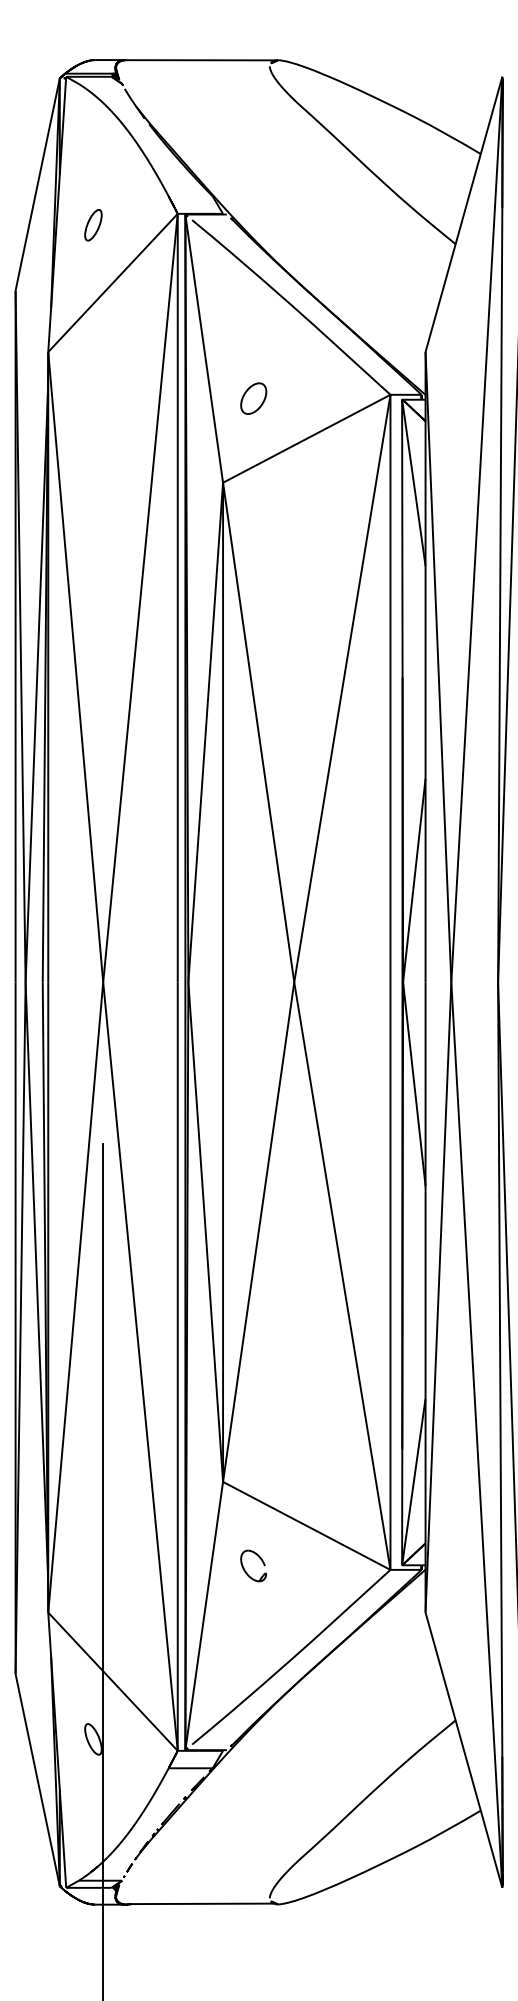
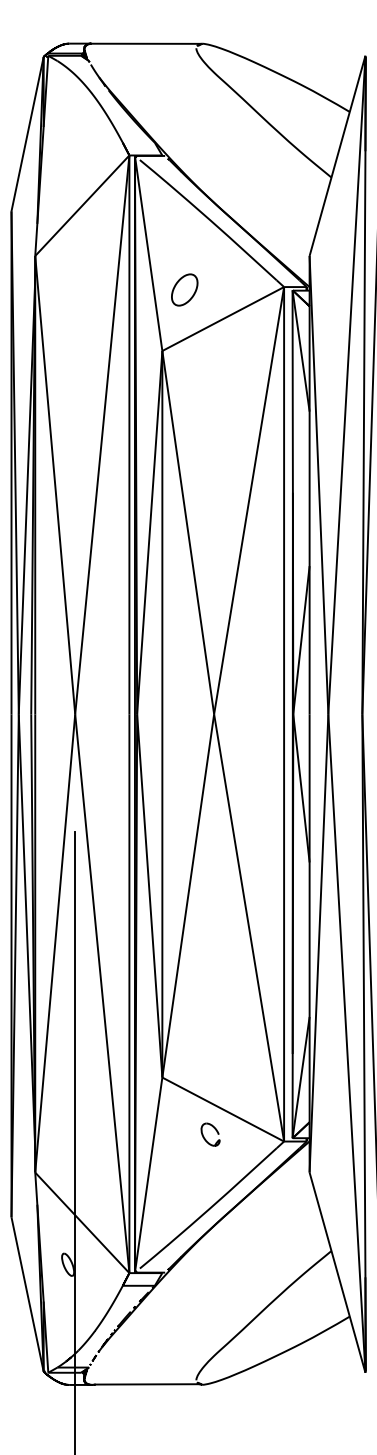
part: (92, 224) -> (67, 163), removed
part: (253, 398) -> (184, 289), size x1.4
part: (261, 1562) -> (216, 1132), moved

